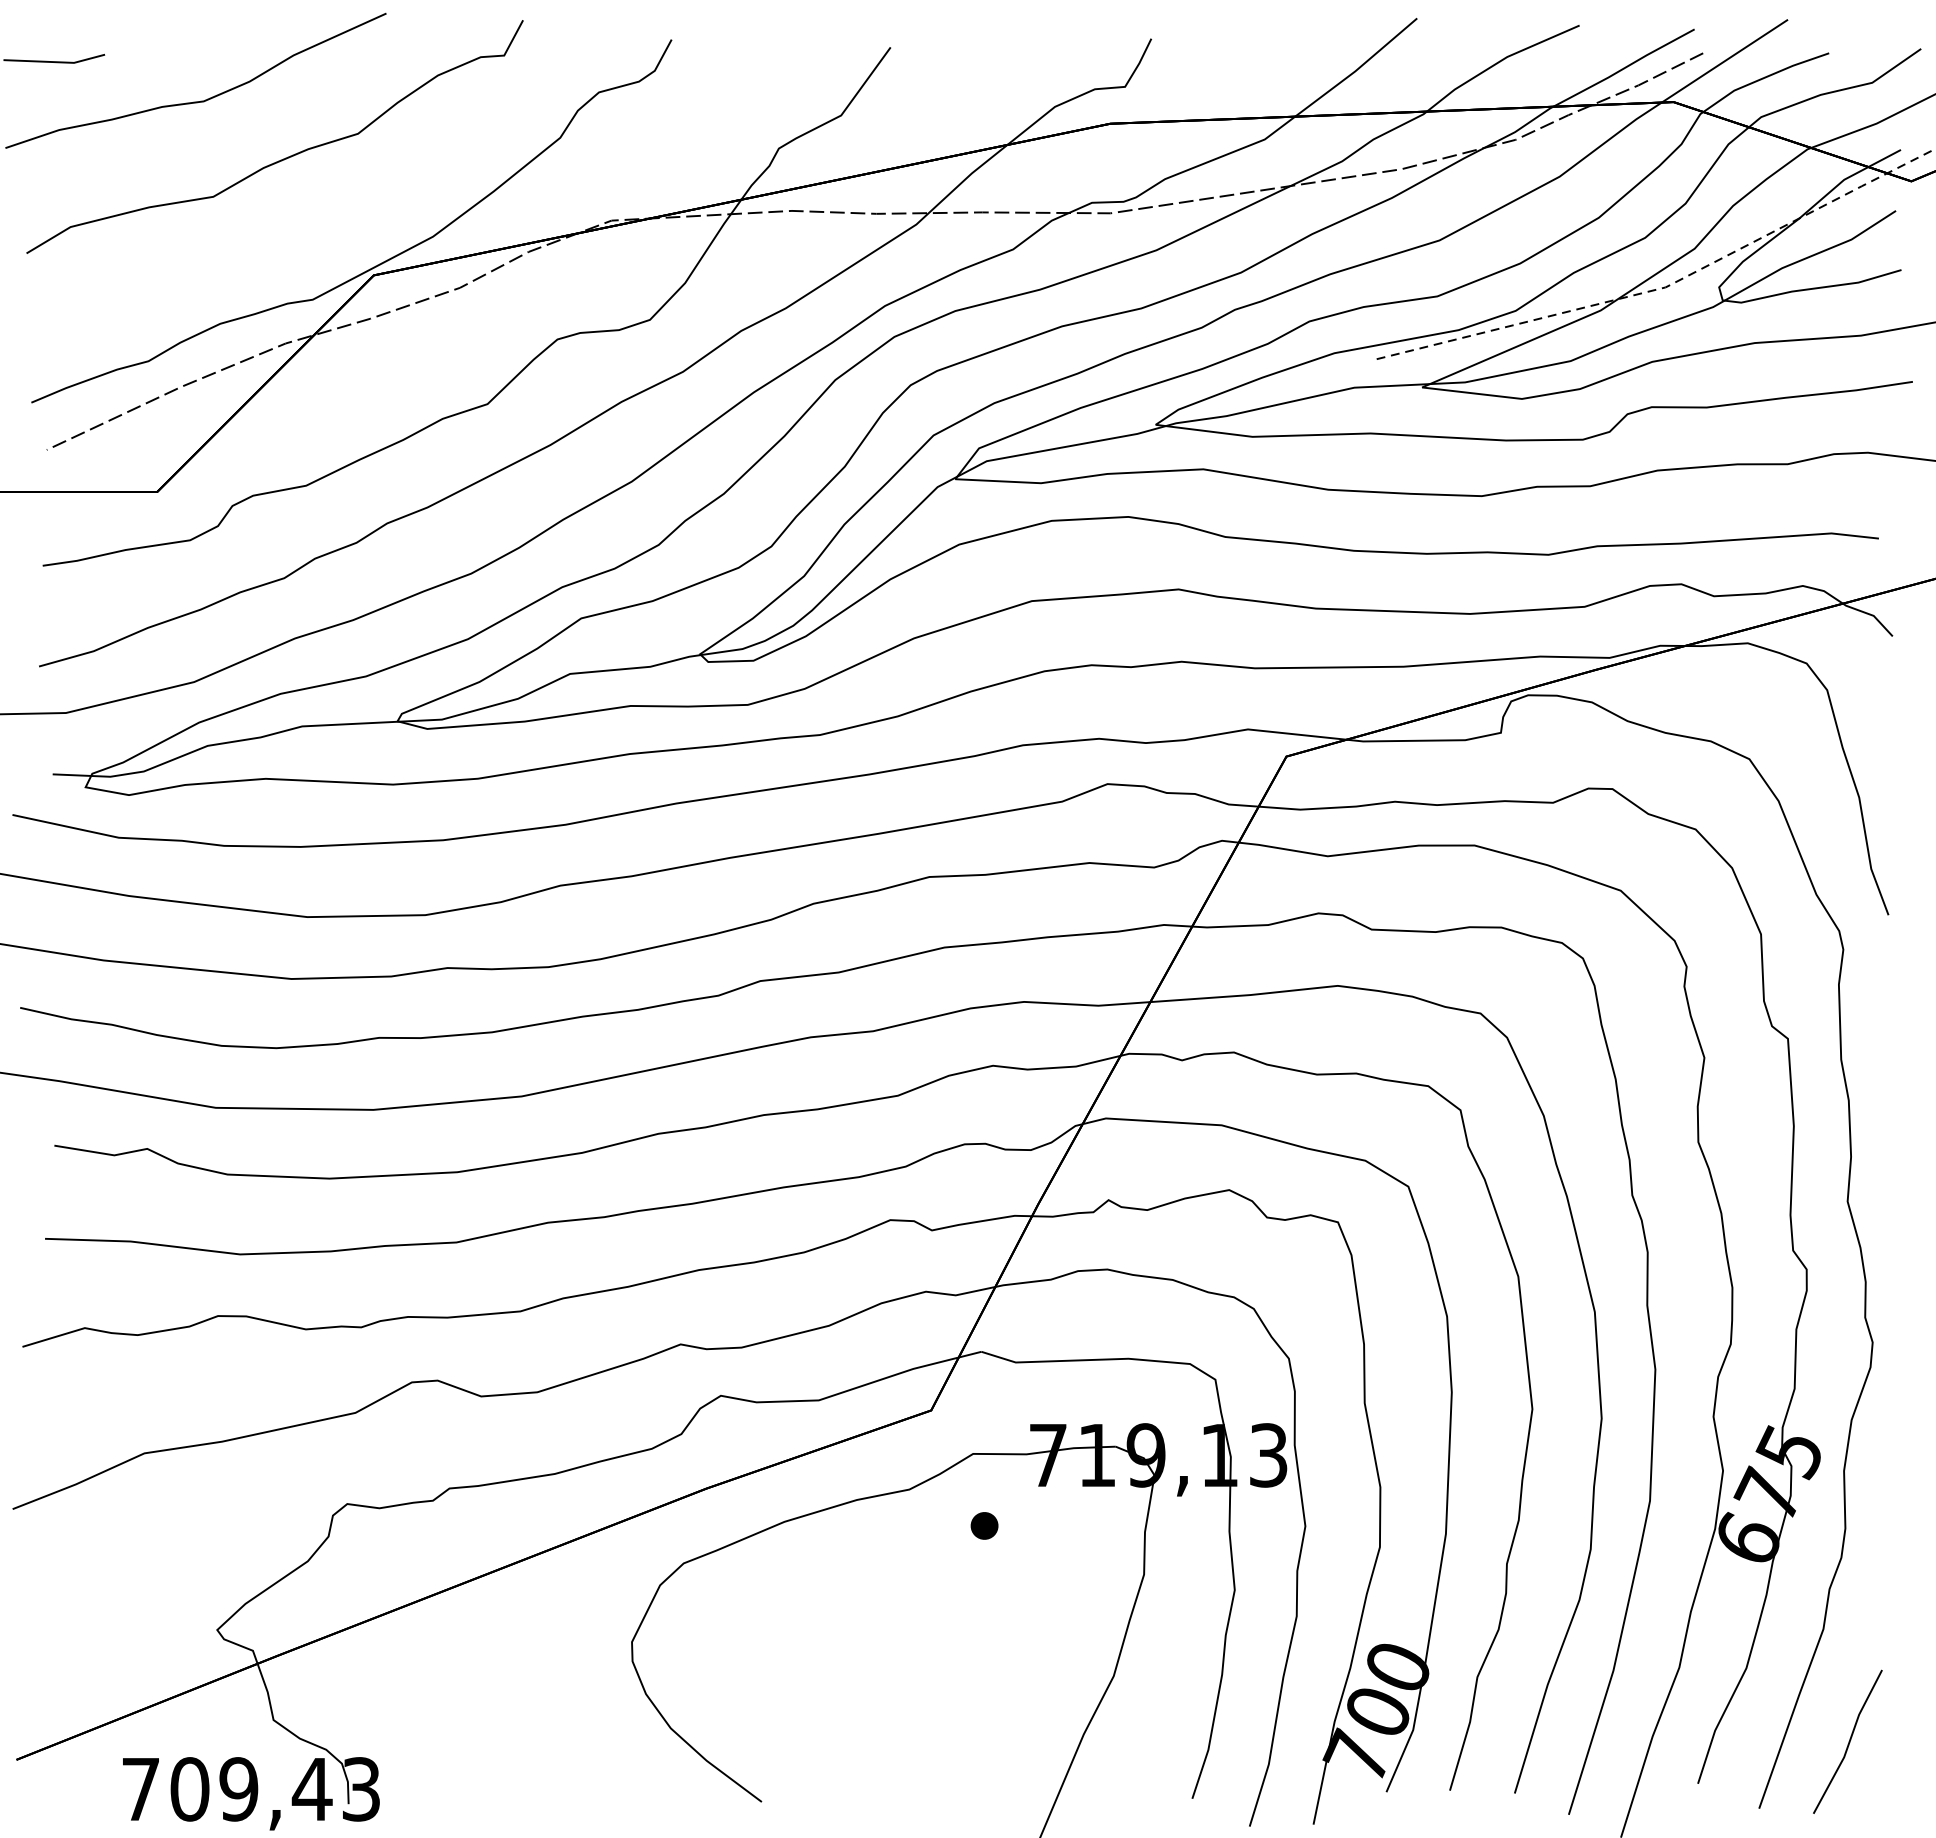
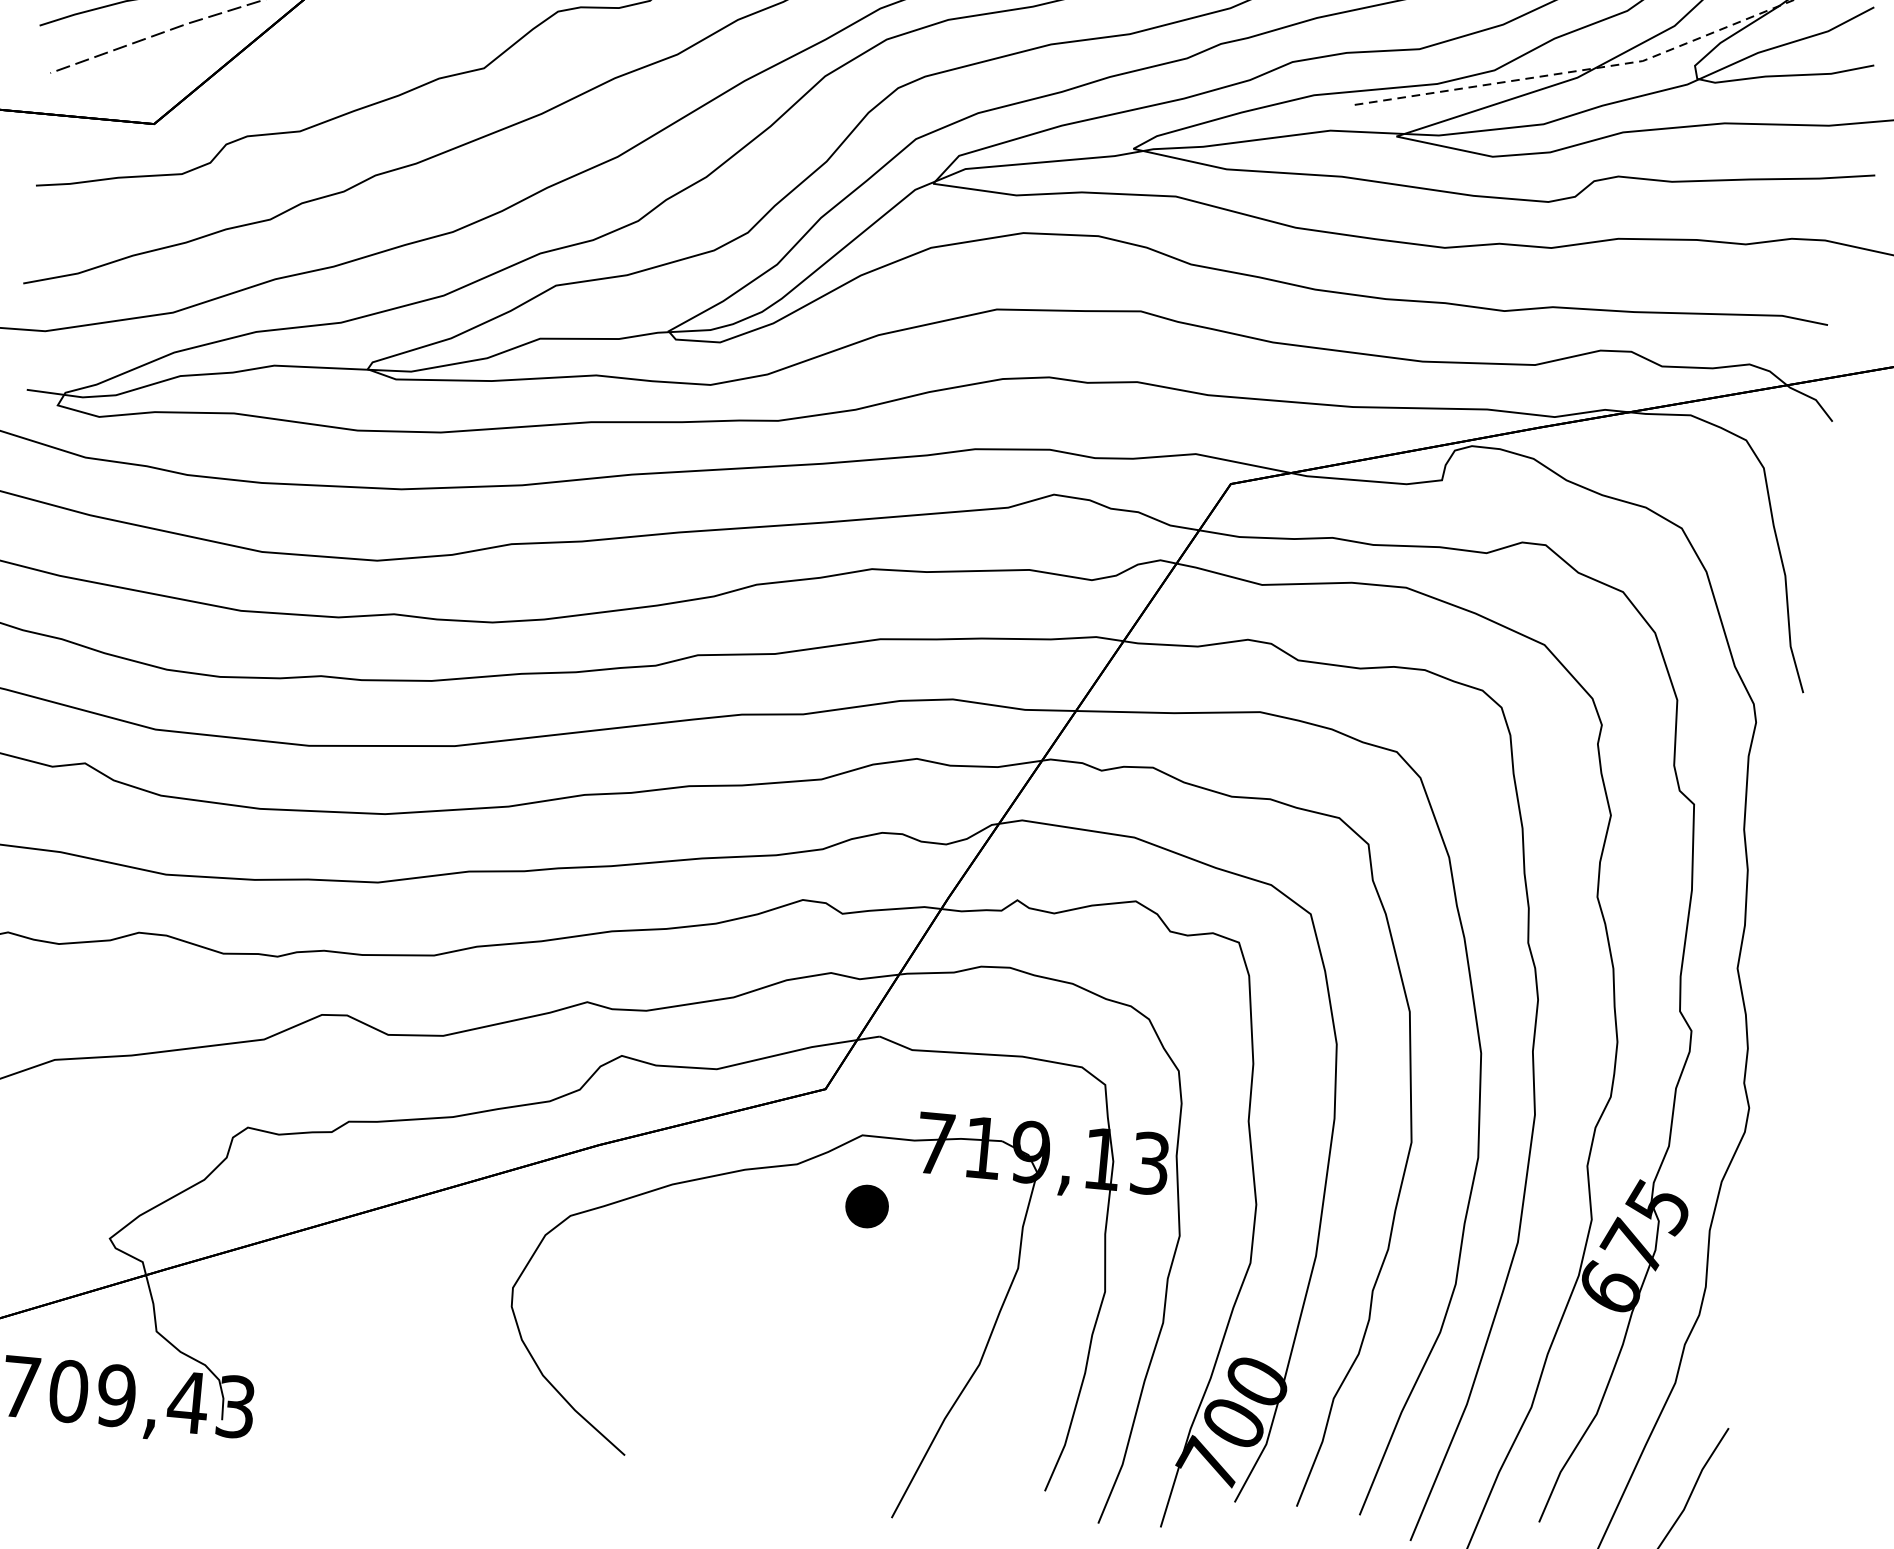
part: (984, 1525) -> (867, 1206), size x1.6

